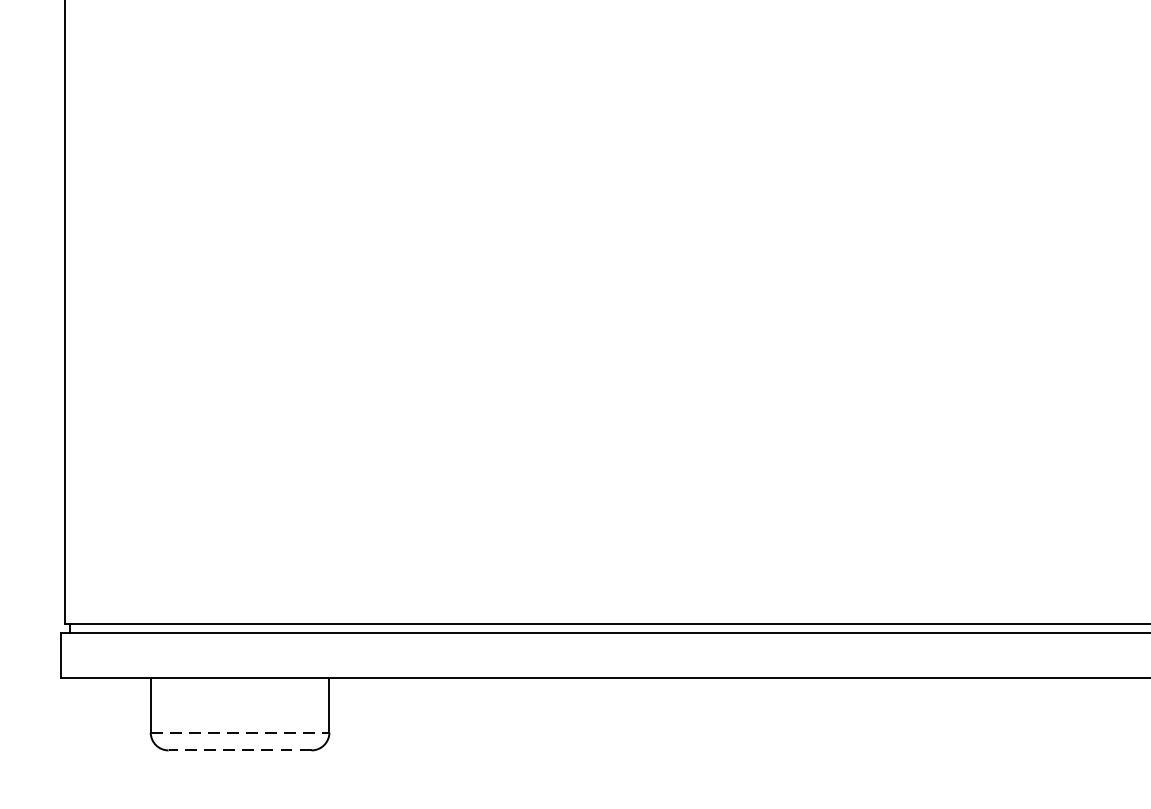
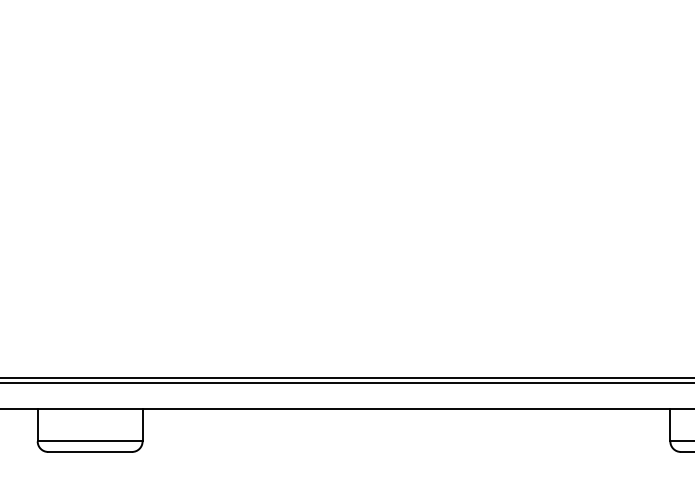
line: (240, 732) -> (90, 441), dashed -> solid
line: (240, 749) -> (90, 451), dashed -> solid

